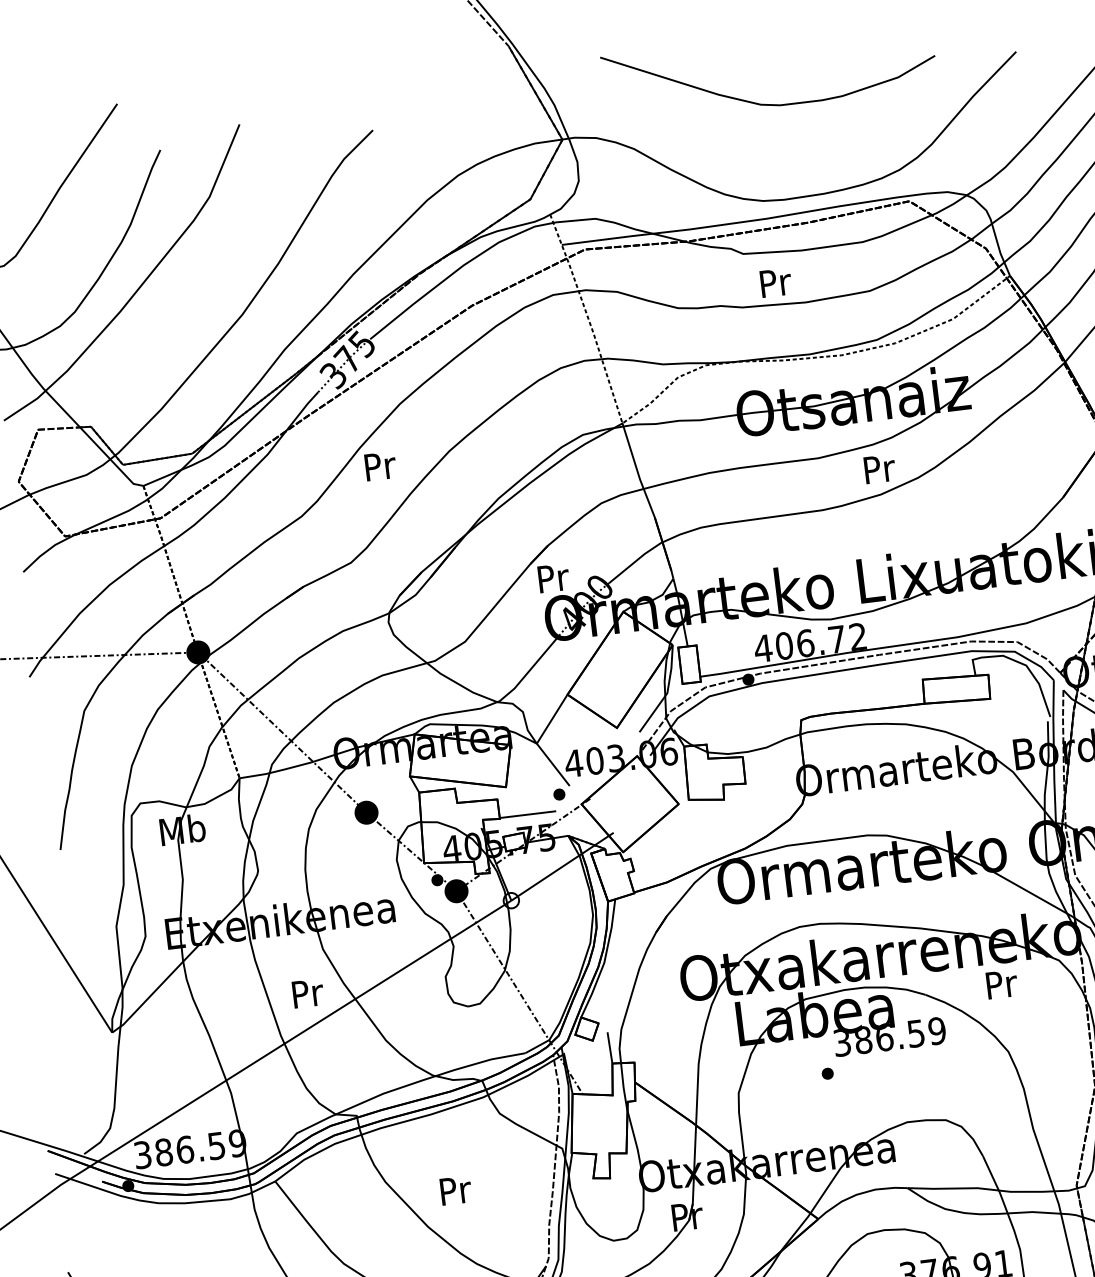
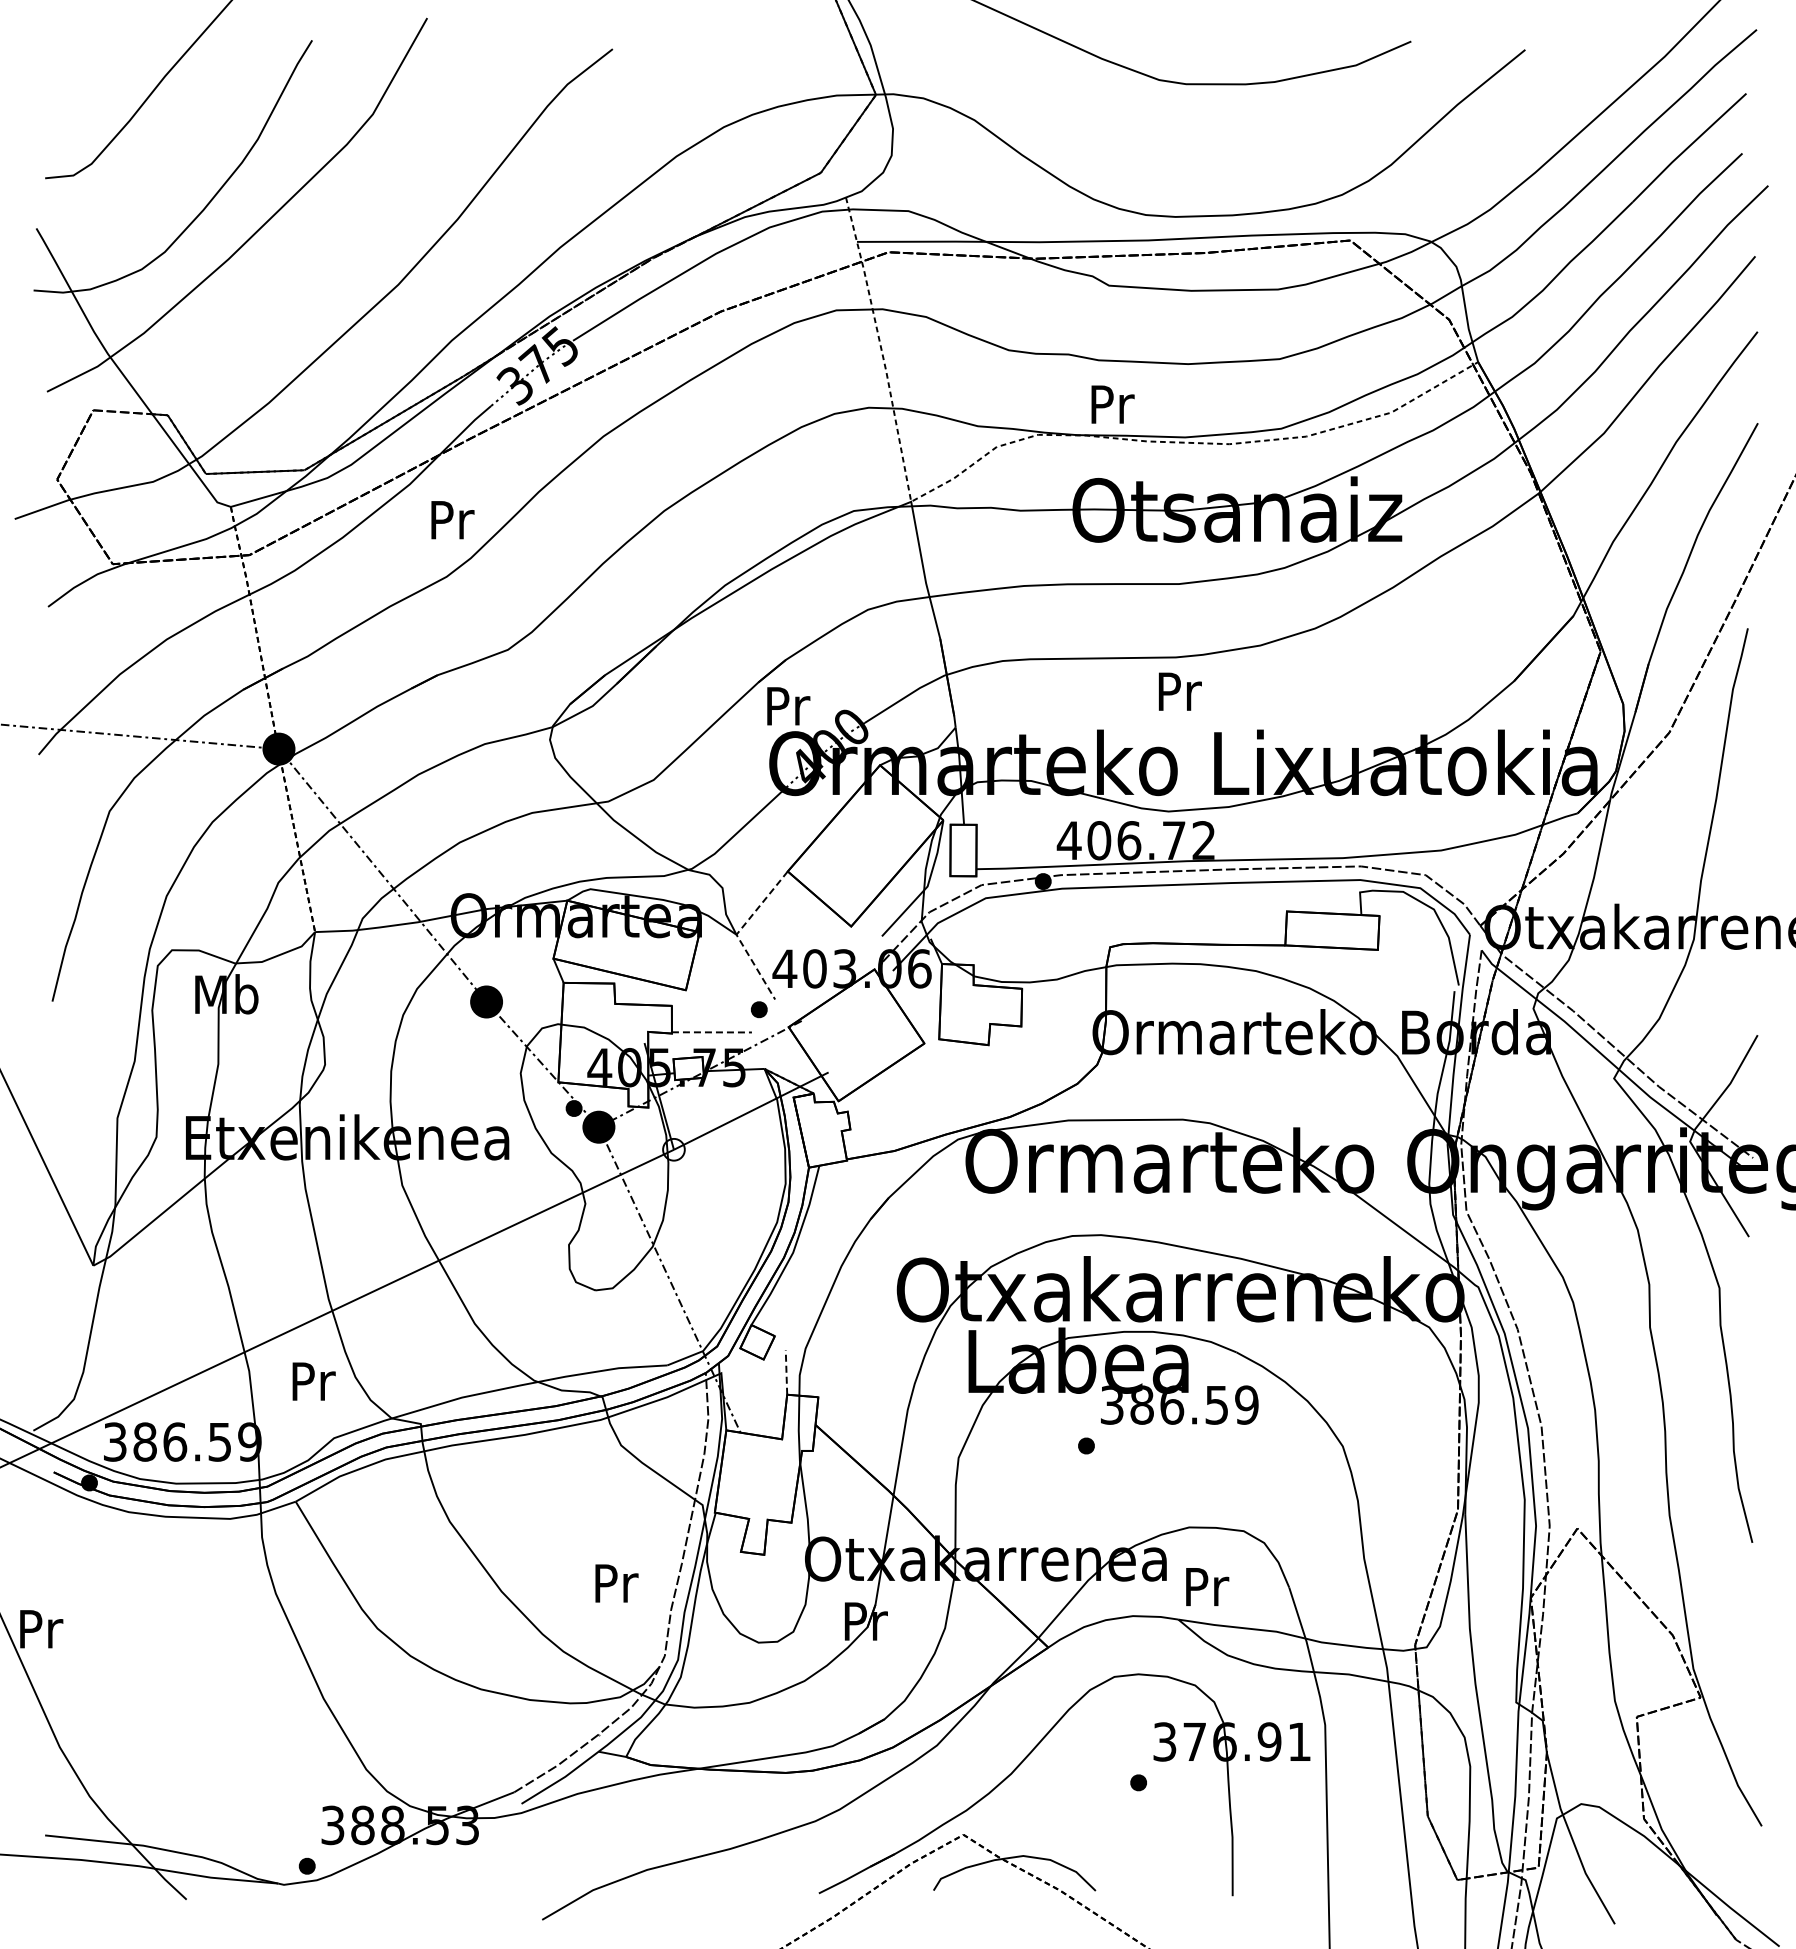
text: (775, 282) -> (1112, 404), moved
text: (380, 466) -> (452, 520), moved
text: (879, 468) -> (1179, 691), moved
line: (537, 742) -> (737, 933), solid -> dashed
line: (527, 814) -> (711, 1032), solid -> dashed
text: (1002, 984) -> (1207, 1586), moved
text: (307, 993) -> (313, 1381), moved
line: (609, 1047) -> (786, 1371), solid -> dashed
text: (455, 1190) -> (616, 1583), moved

